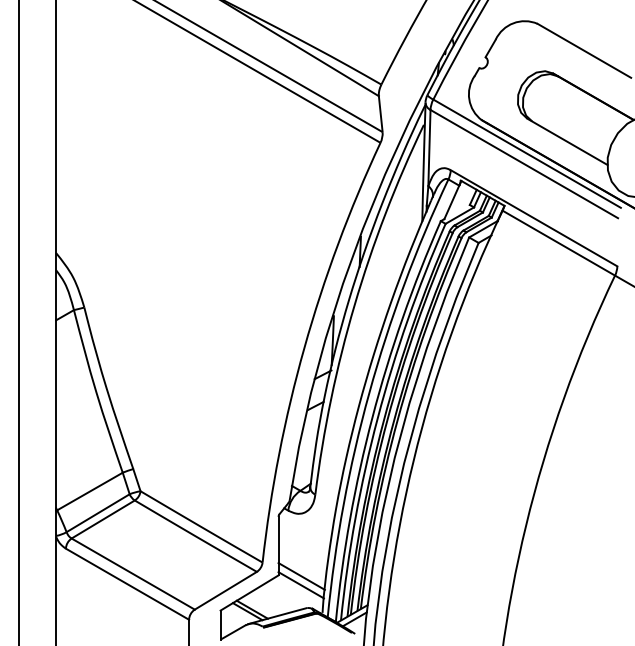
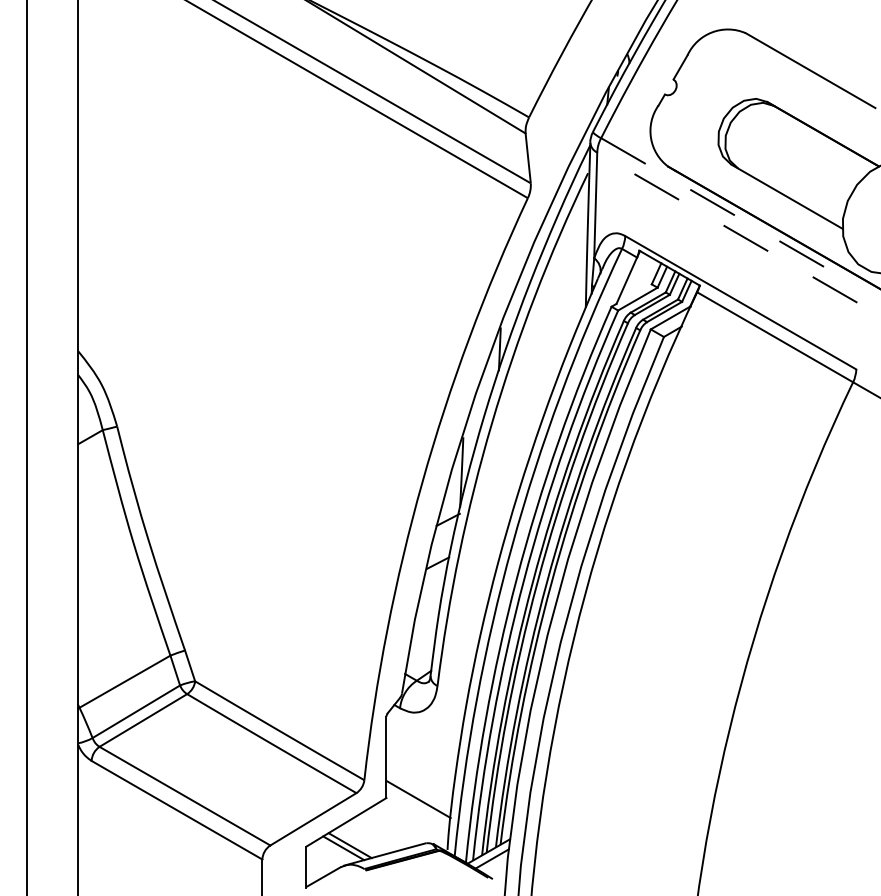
line: (527, 153) -> (731, 212), solid -> dashed
line: (523, 163) -> (726, 226), solid -> dashed
line: (300, 585) -> (416, 812), removed

